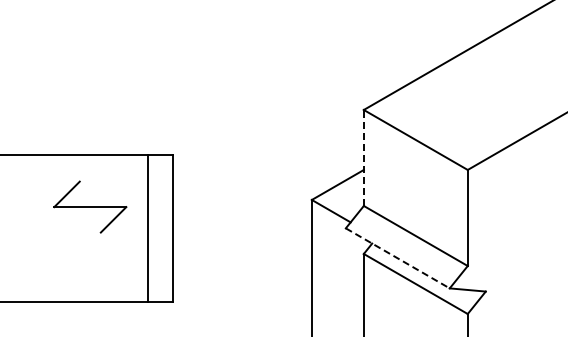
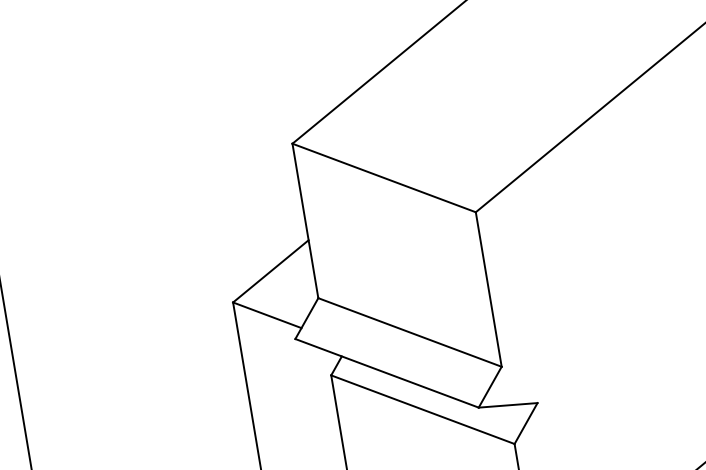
line: (363, 157) -> (304, 220), dashed -> solid
line: (398, 258) -> (388, 373), dashed -> solid

